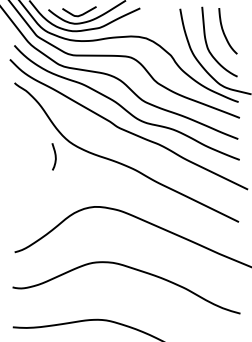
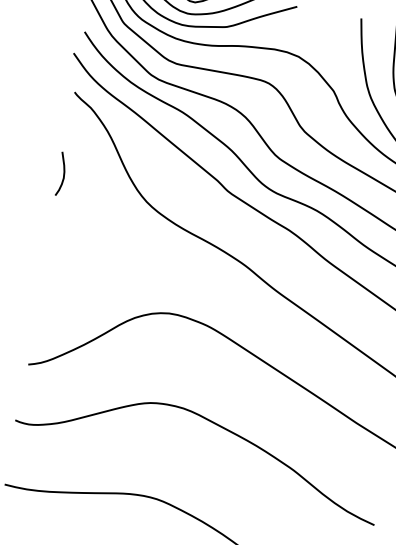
curve: (54, 156) -> (62, 173), moved

